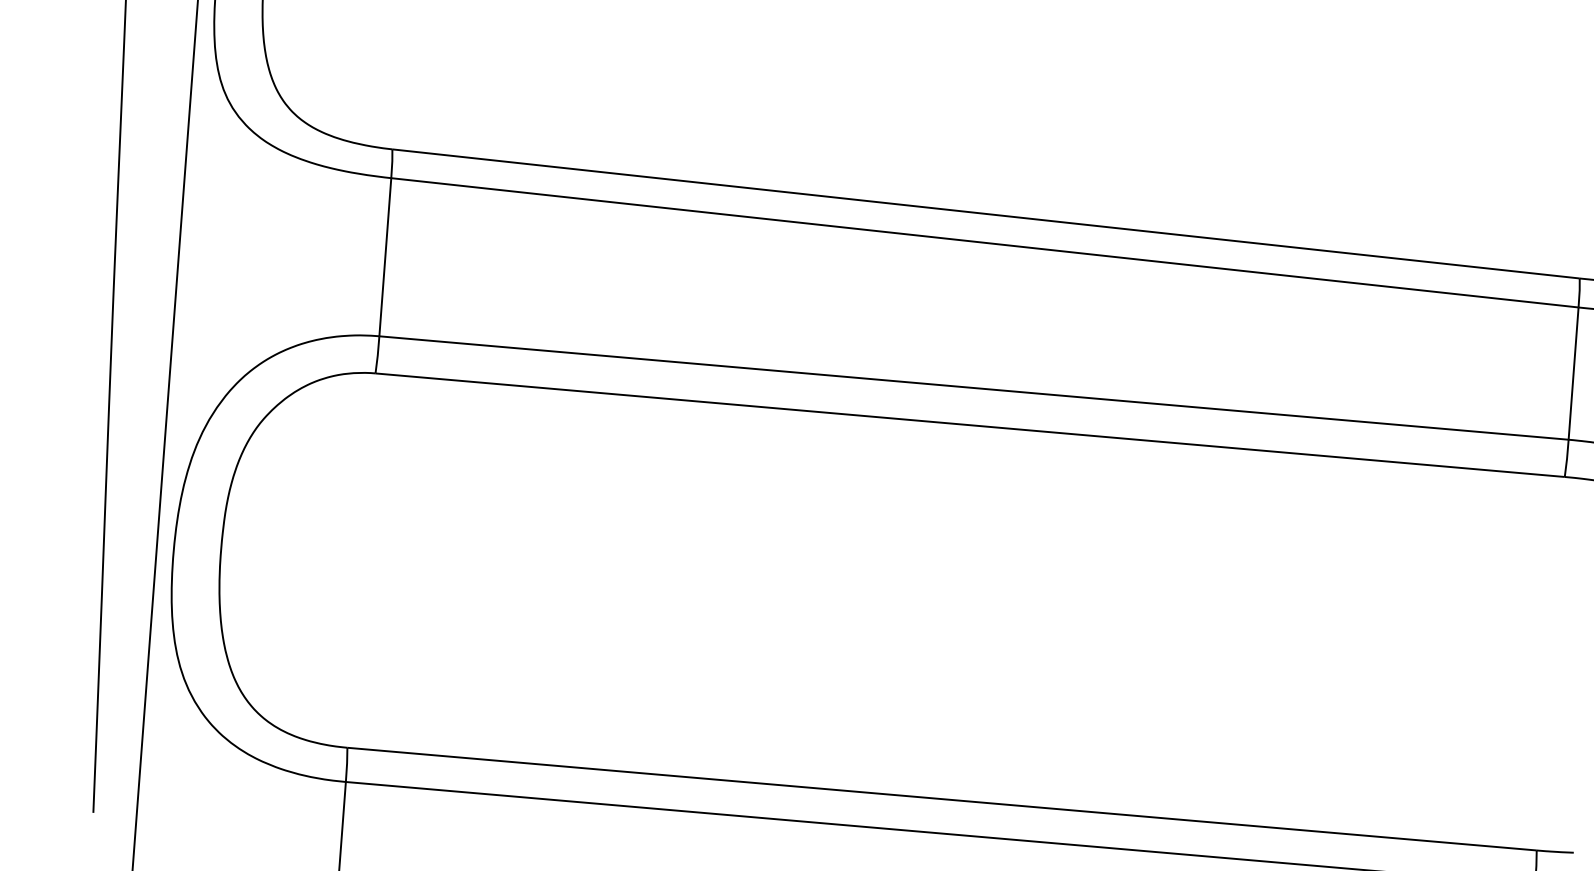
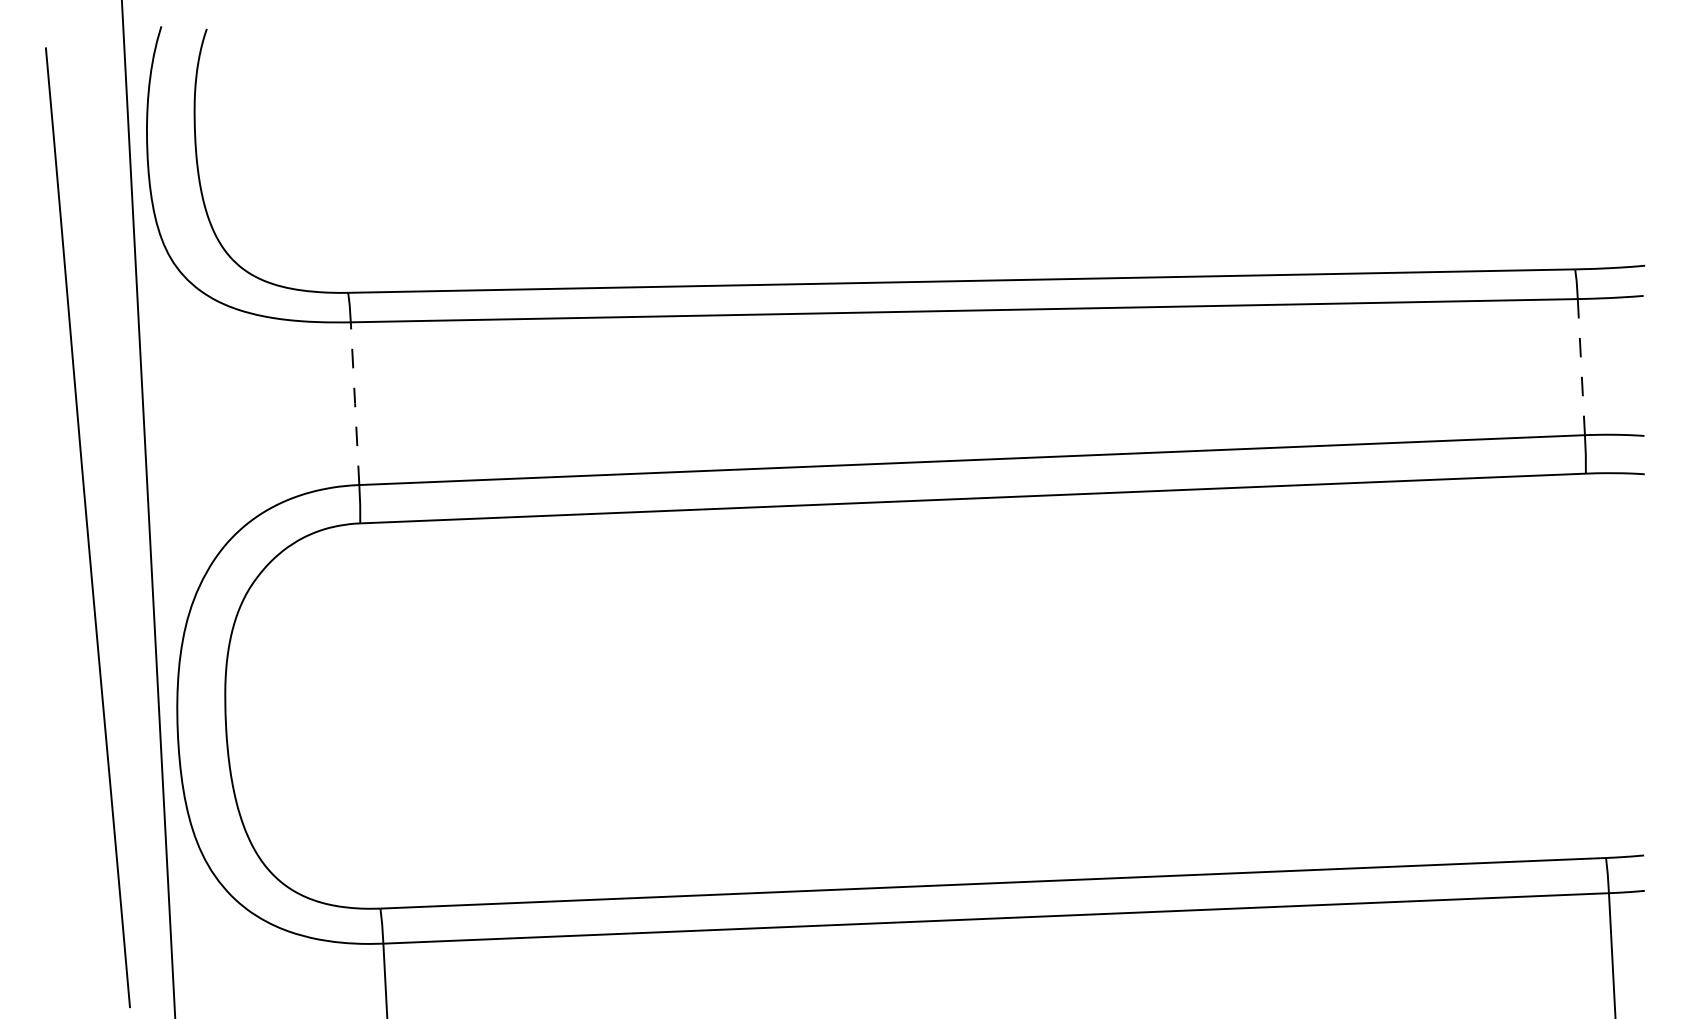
line: (385, 257) -> (355, 403), solid -> dashed
line: (1573, 373) -> (1581, 366), solid -> dashed

